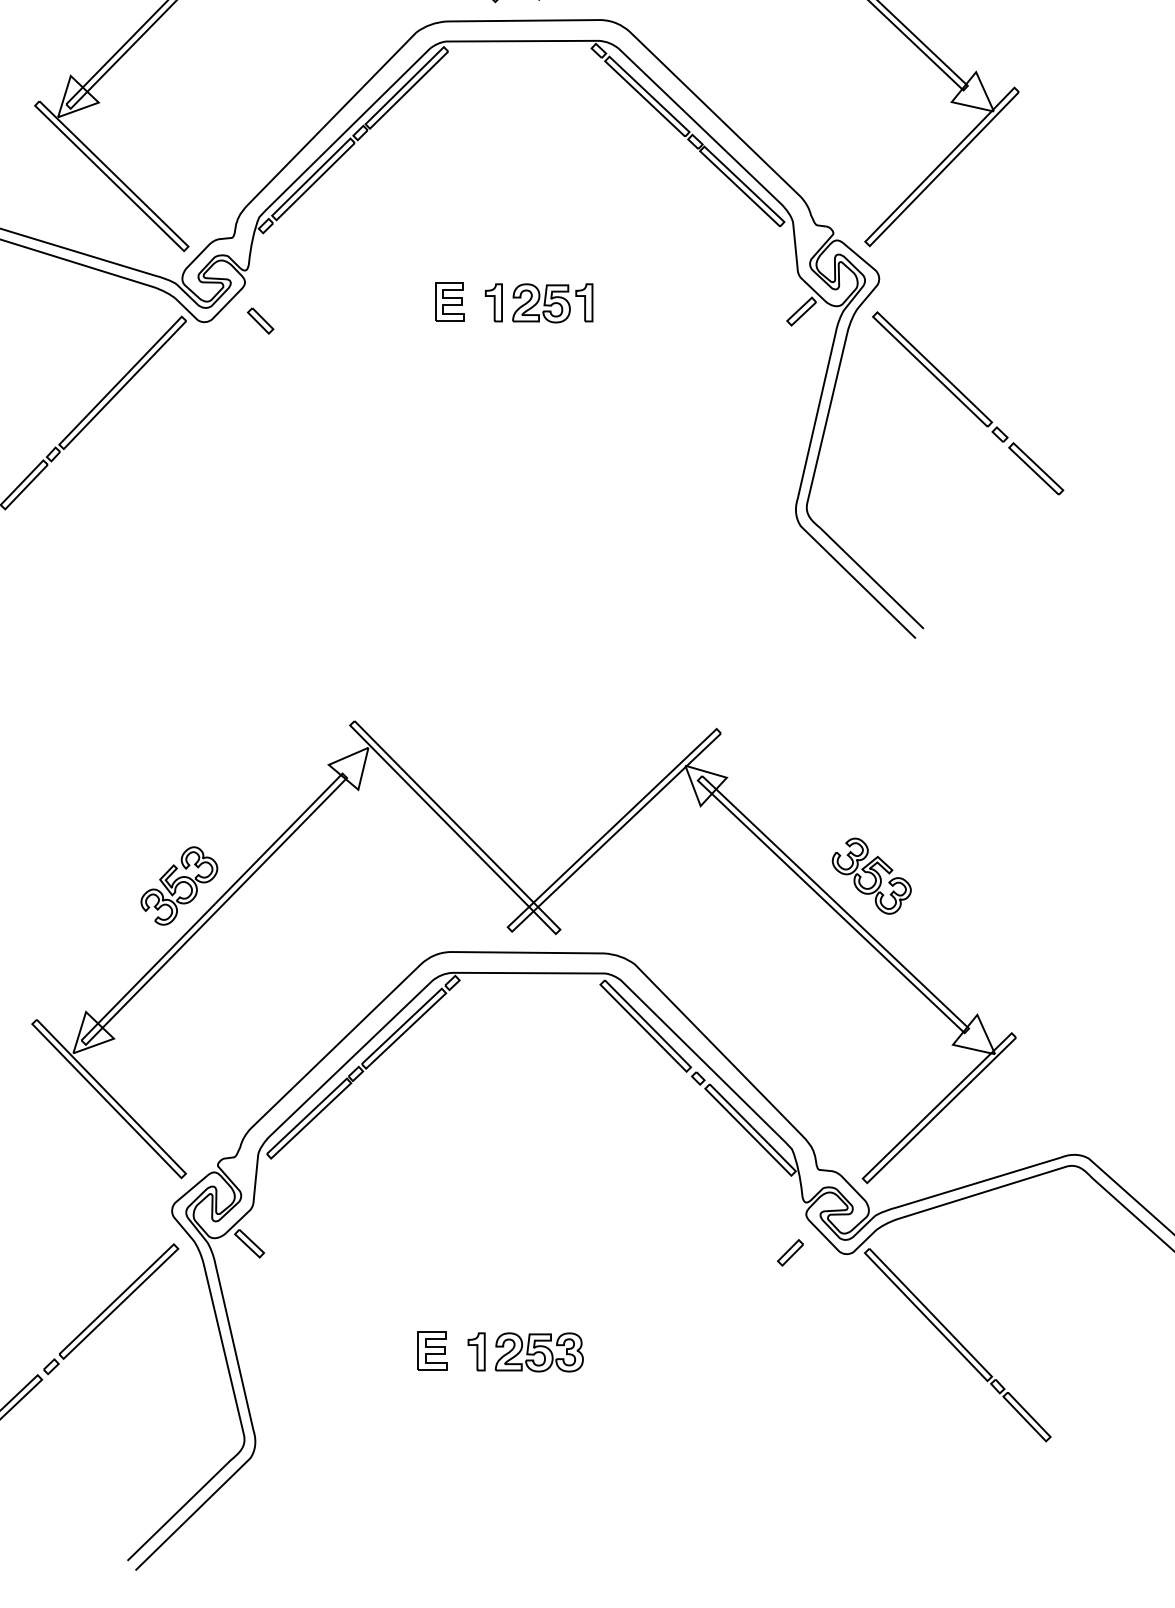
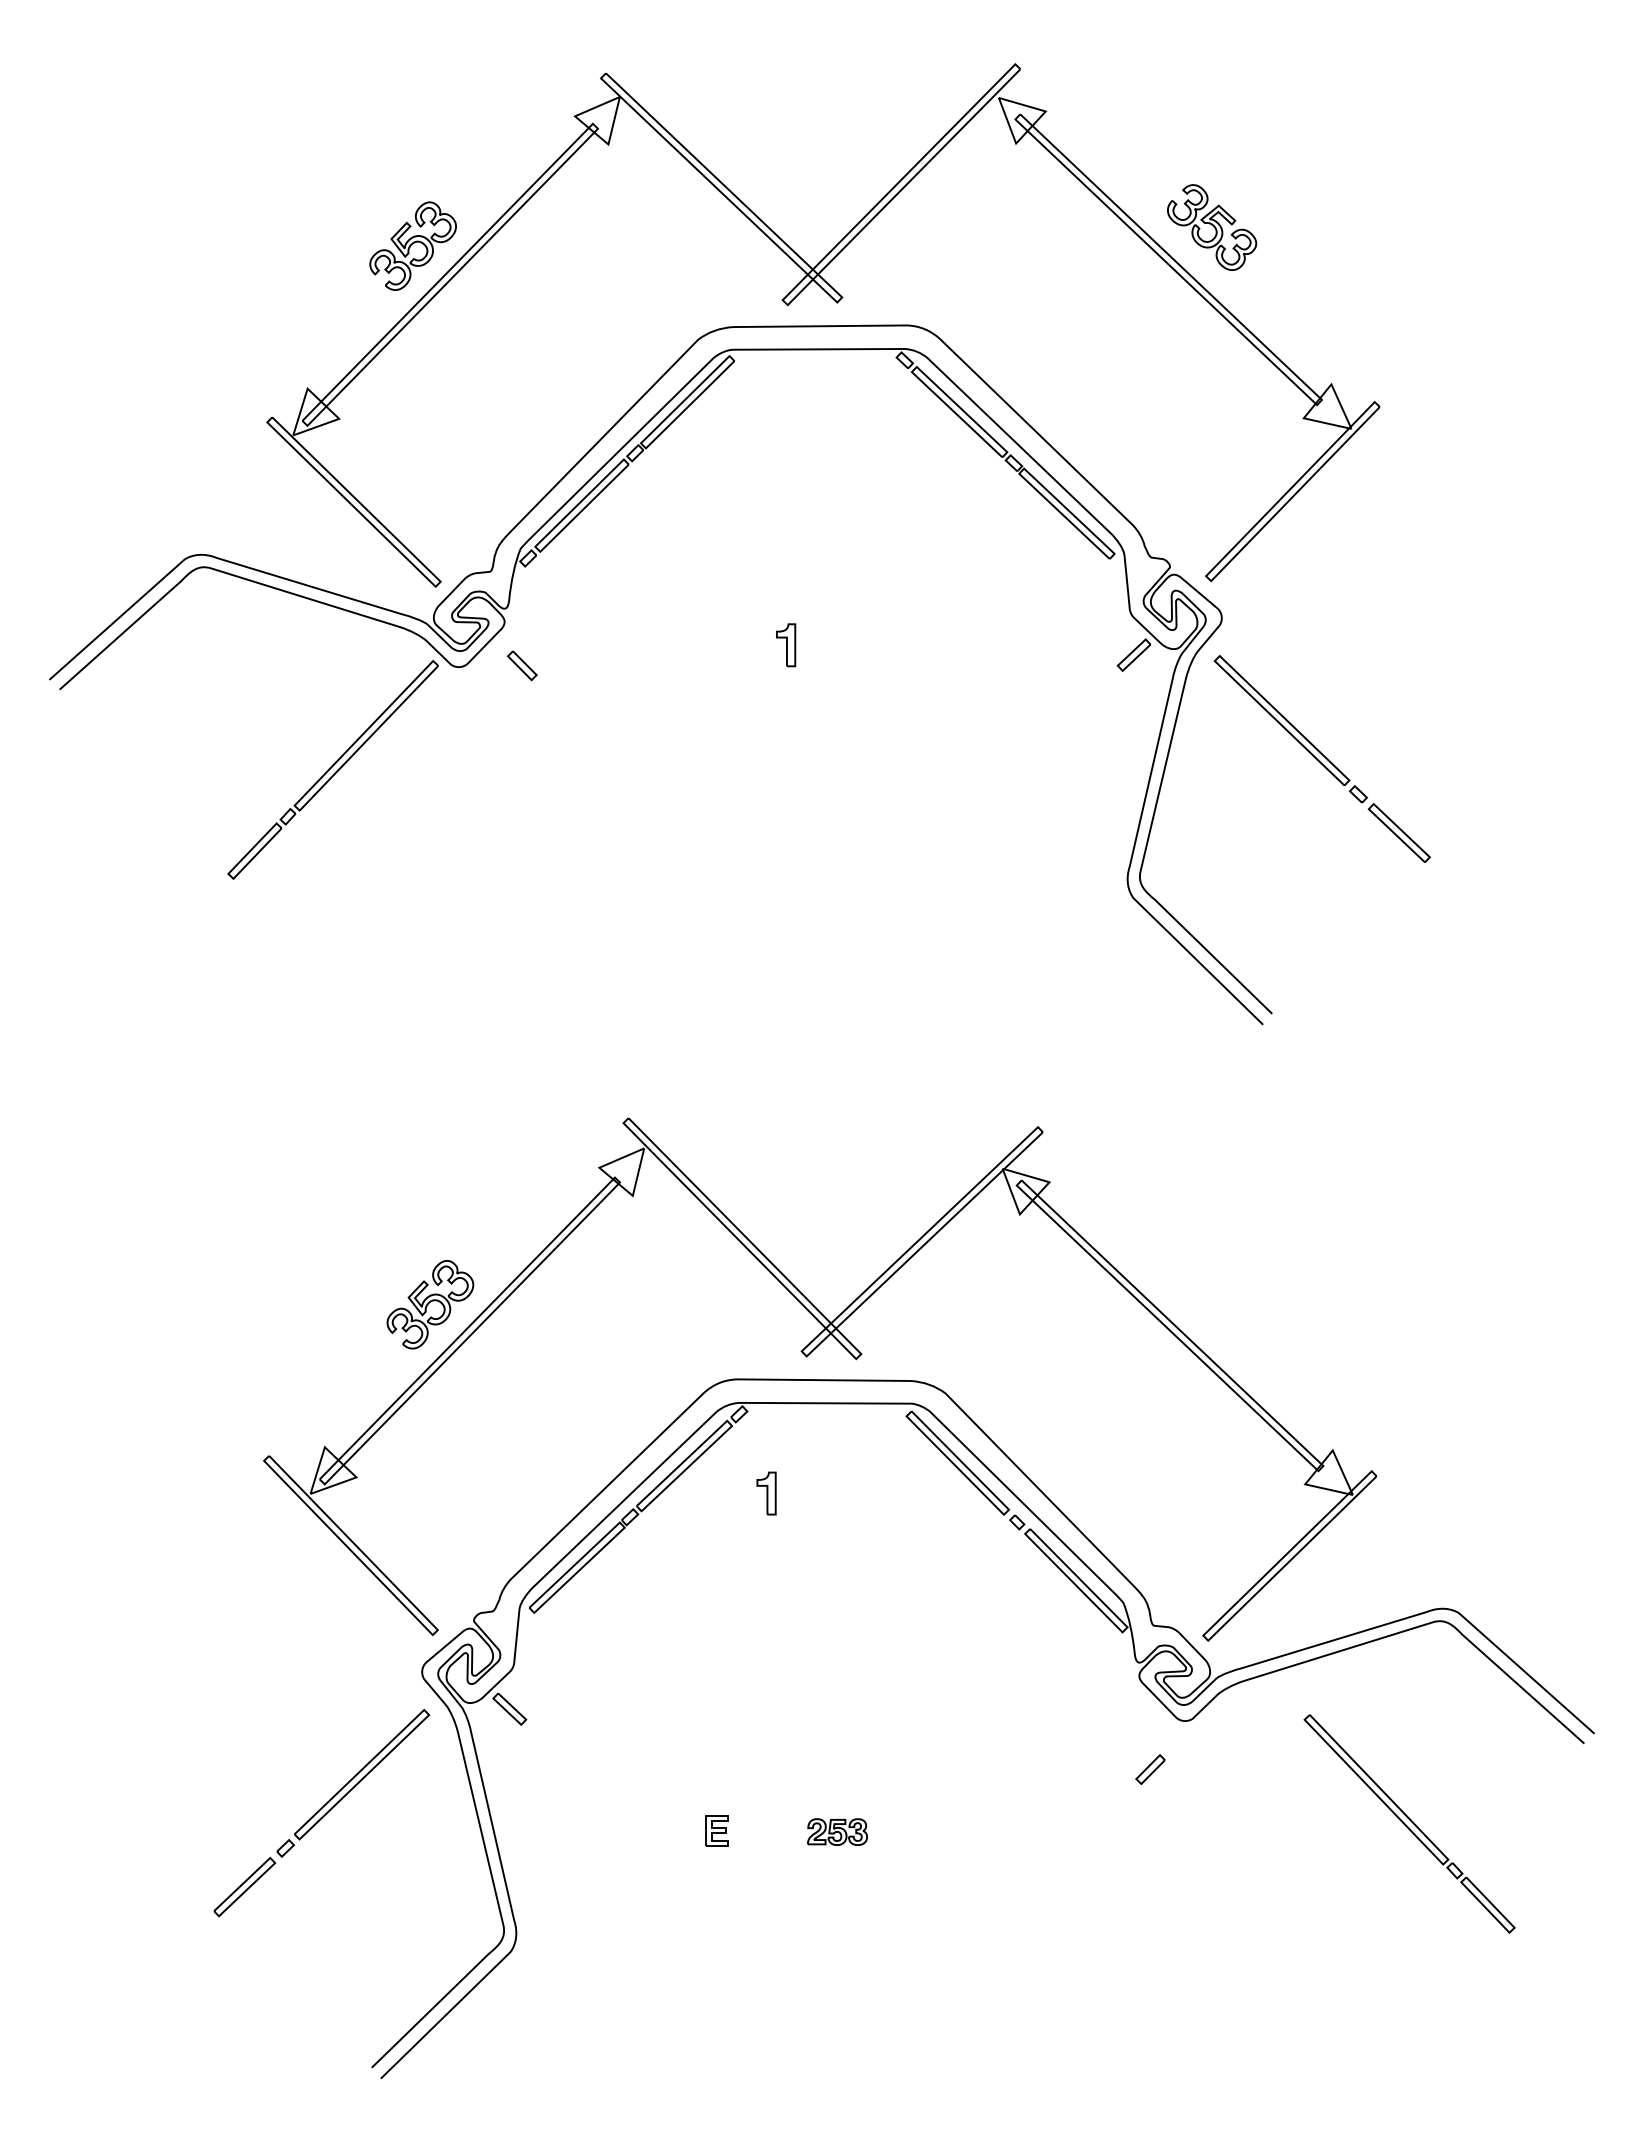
part: (450, 302) -> (736, 644), removed
part: (552, 303) -> (852, 645), removed
part: (871, 876) -> (1213, 1293), removed
part: (790, 1252) -> (1150, 1769), moved
part: (957, 1344) -> (1409, 1823), moved
part: (432, 1350) -> (716, 1830), size x0.7
part: (476, 1351) -> (766, 1493), moved
part: (539, 1351) -> (837, 1831), size x0.6

